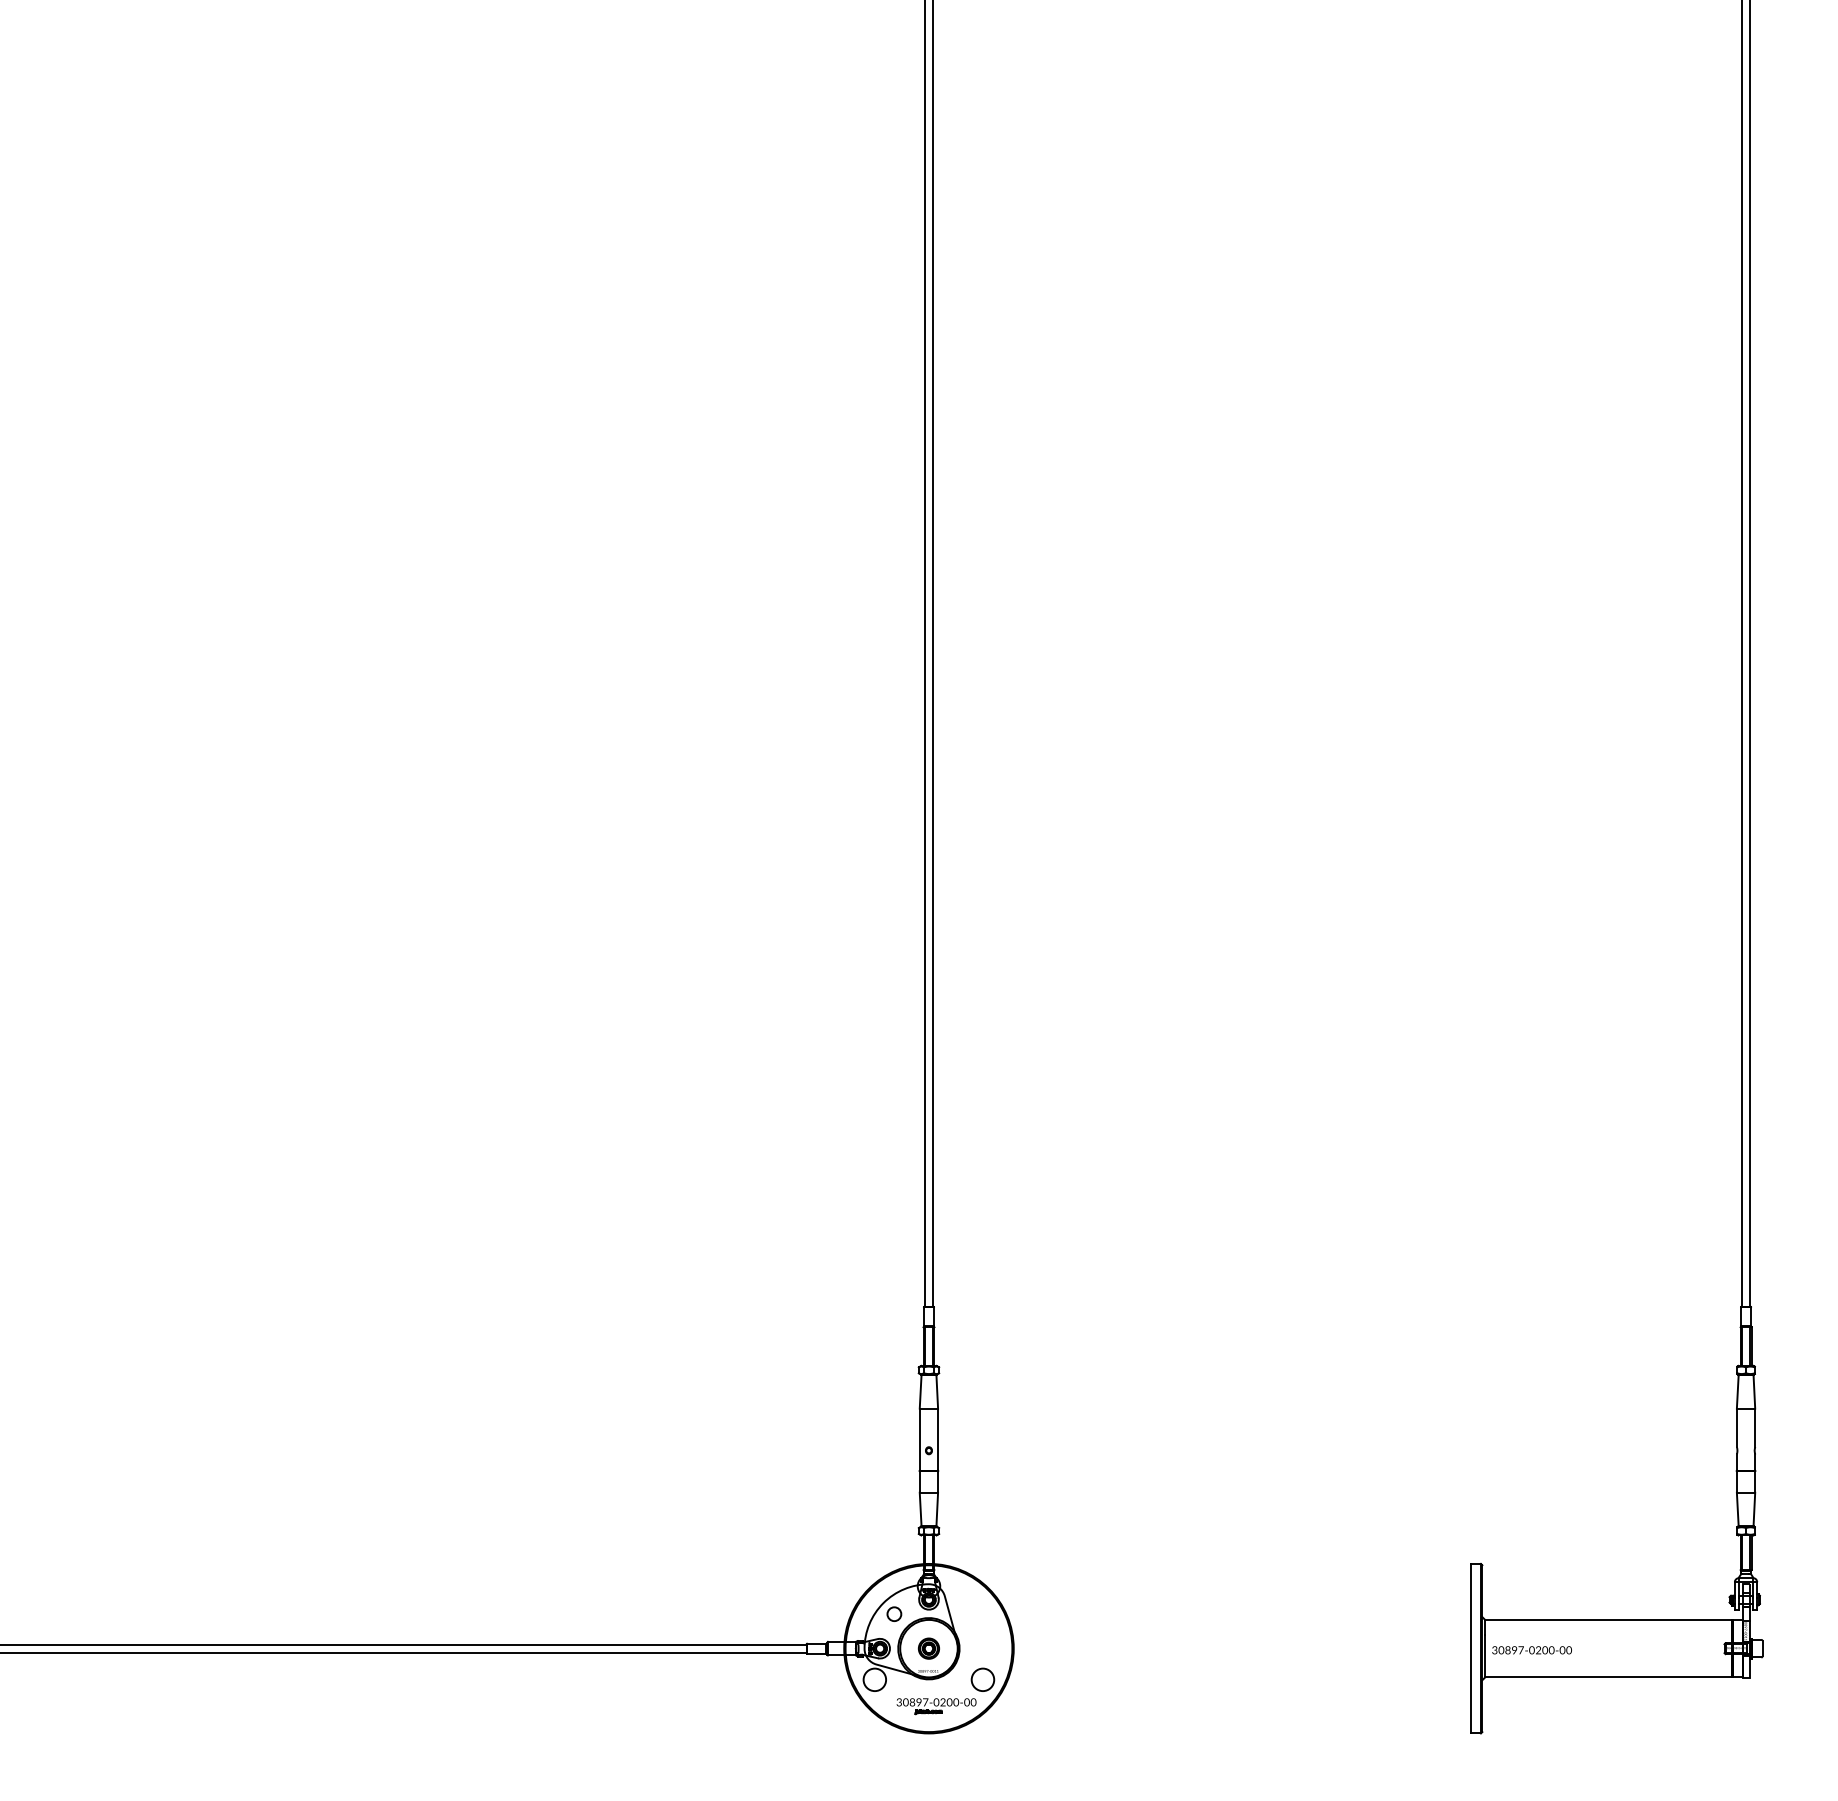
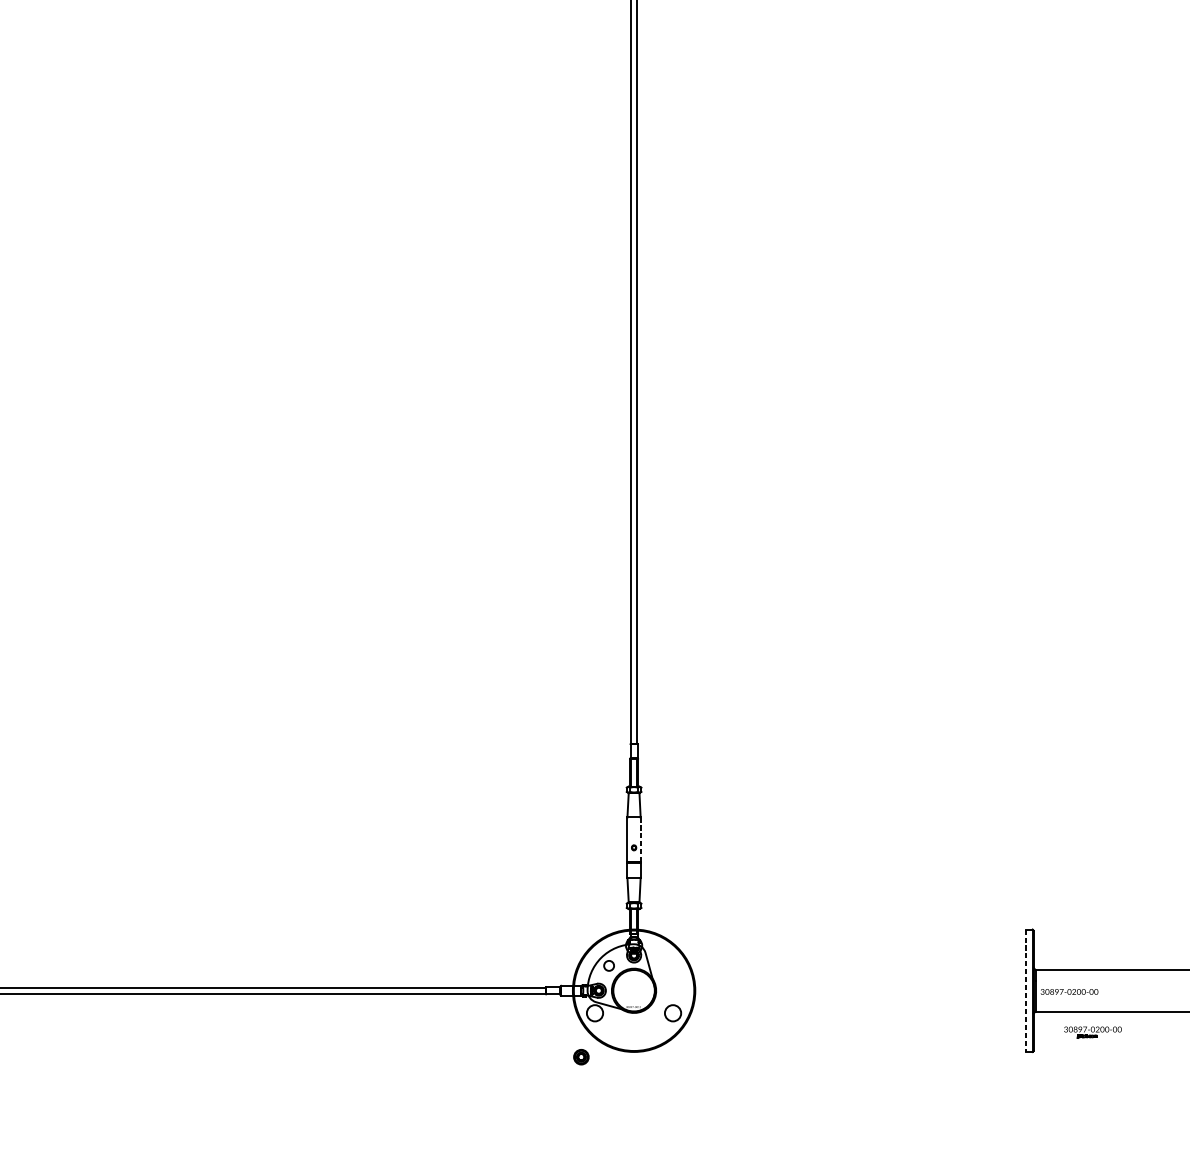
line: (938, 1439) -> (640, 839), solid -> dashed
part: (928, 1648) -> (581, 1057), moved
line: (1471, 1648) -> (1025, 990), solid -> dashed
part: (936, 1706) -> (1092, 1032), moved

